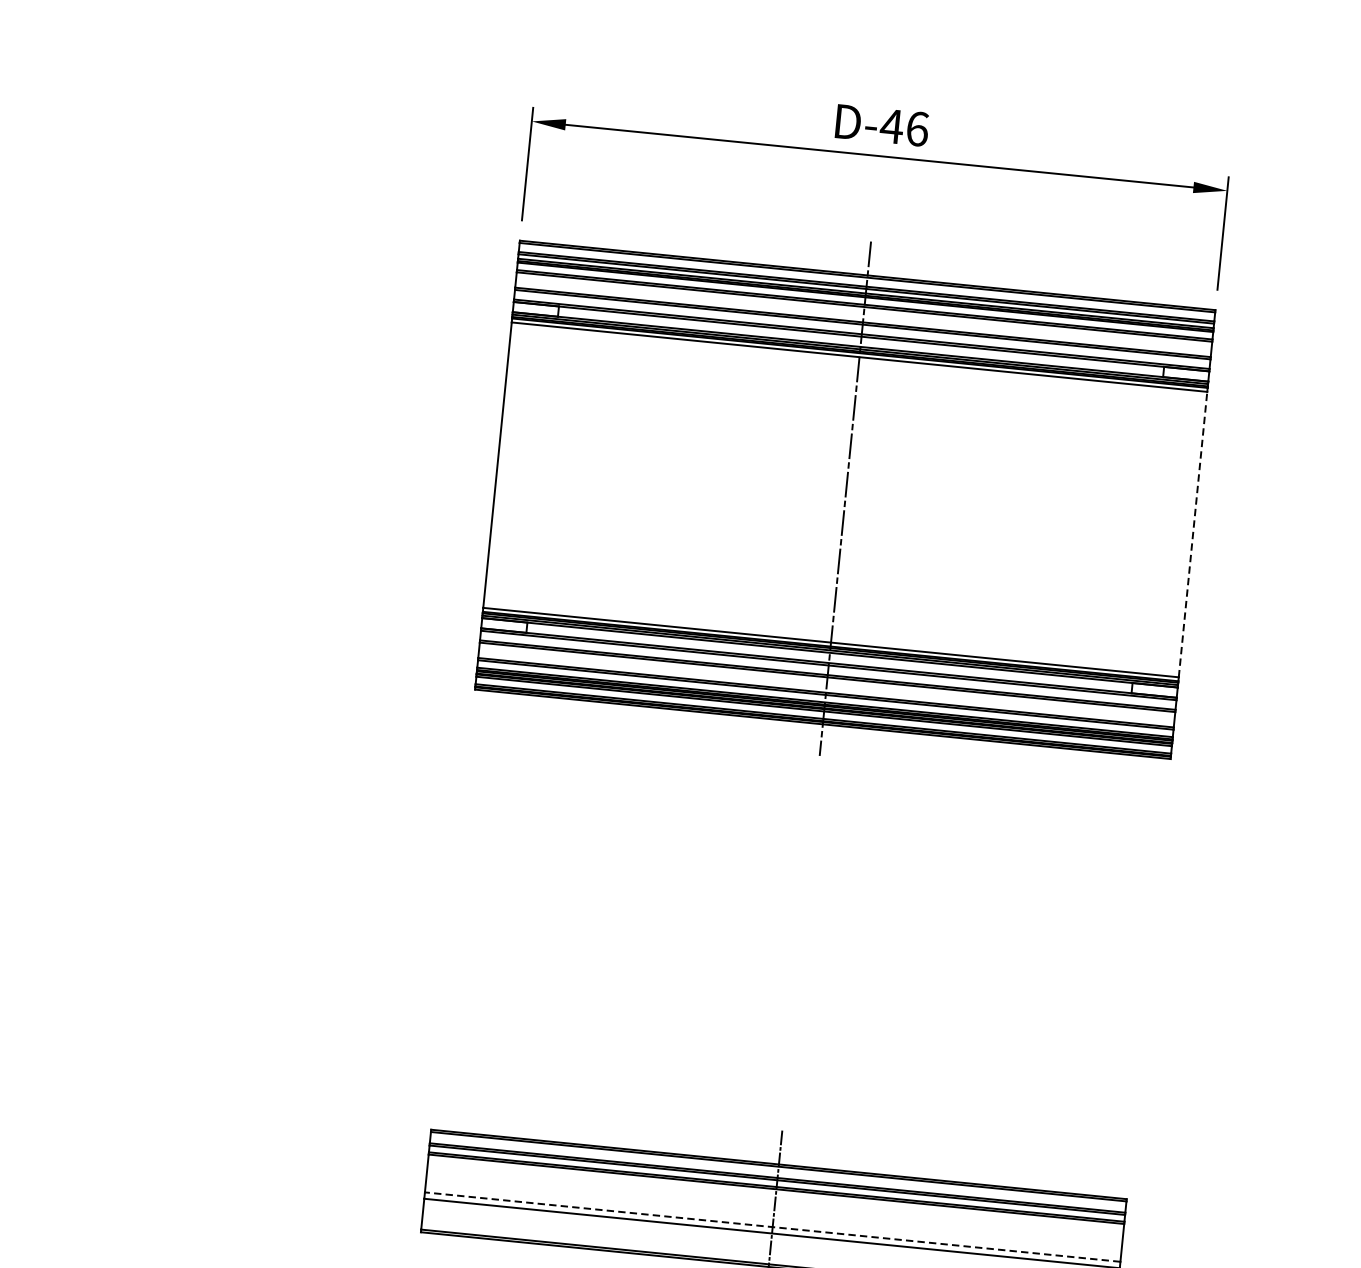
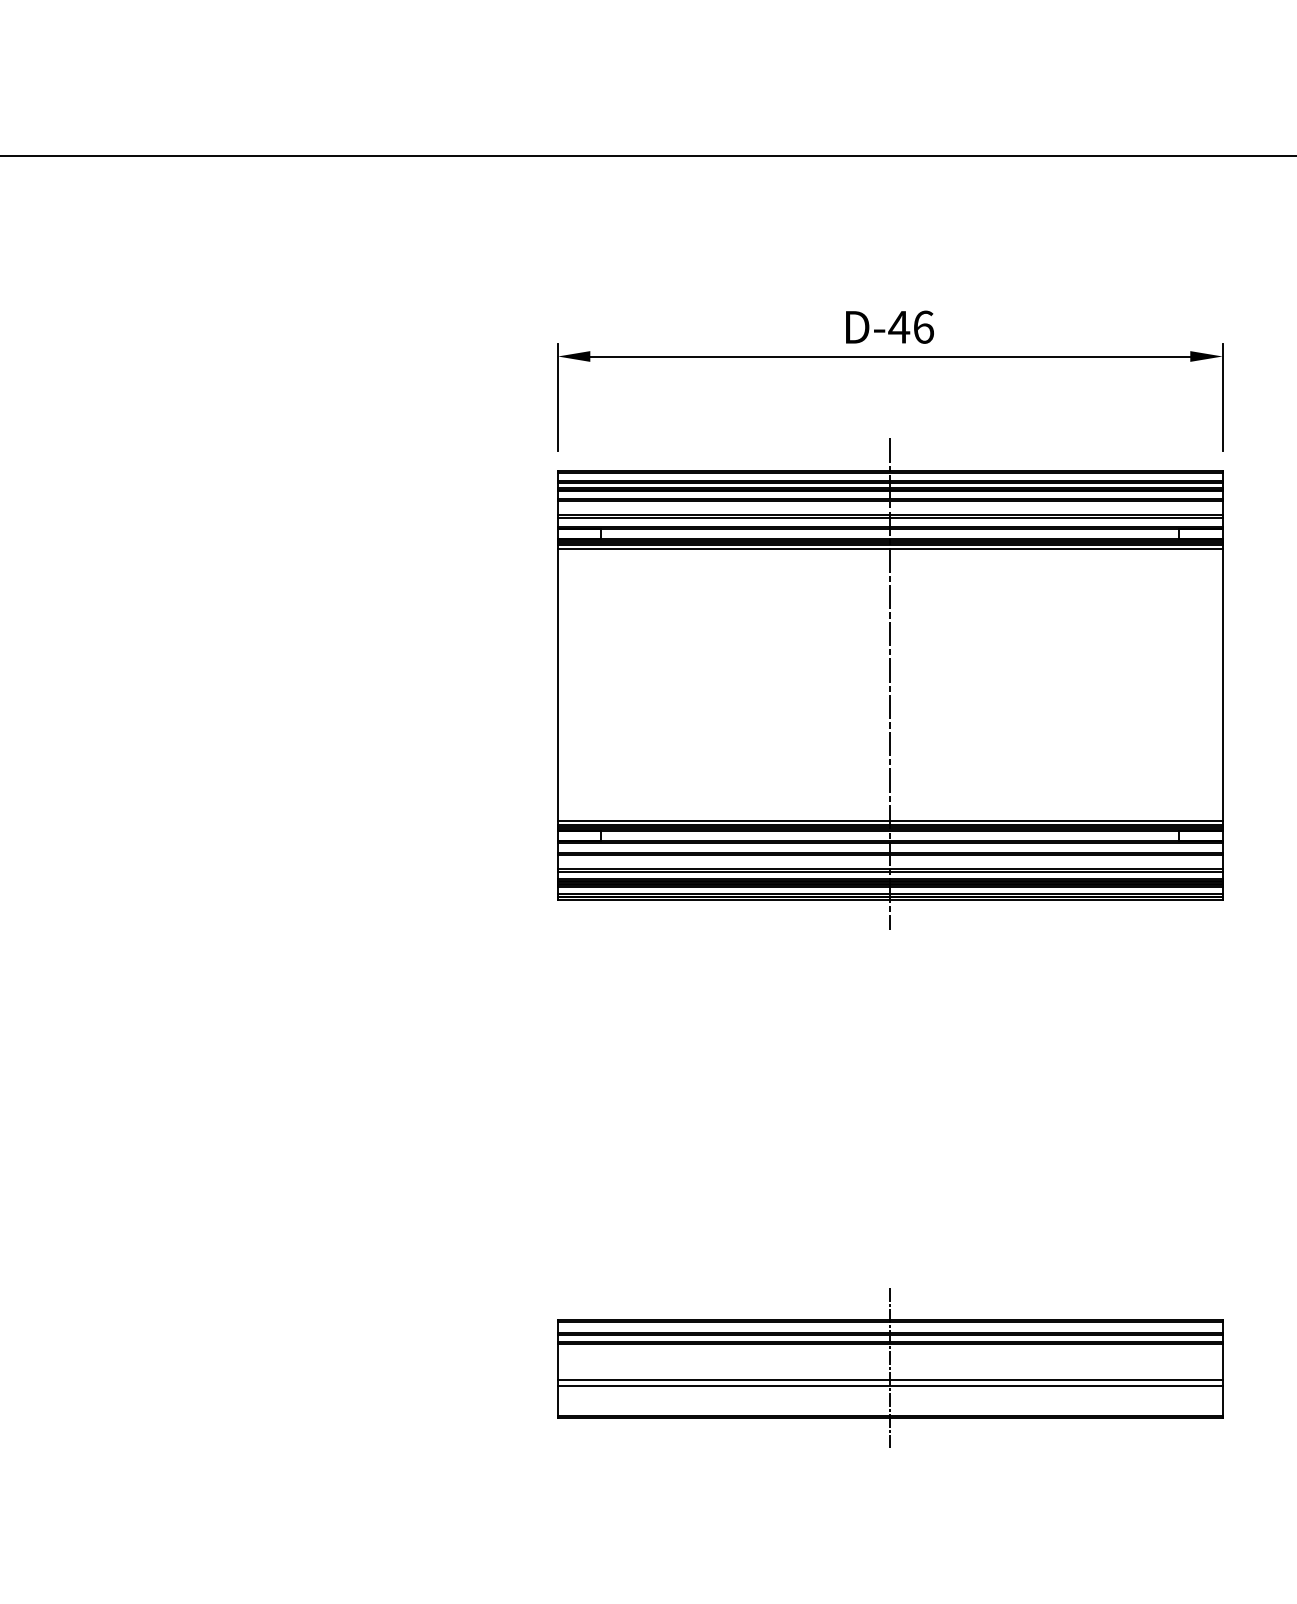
line: (1192, 534) -> (1222, 684), dashed -> solid
line: (771, 1227) -> (889, 1380), dashed -> solid

